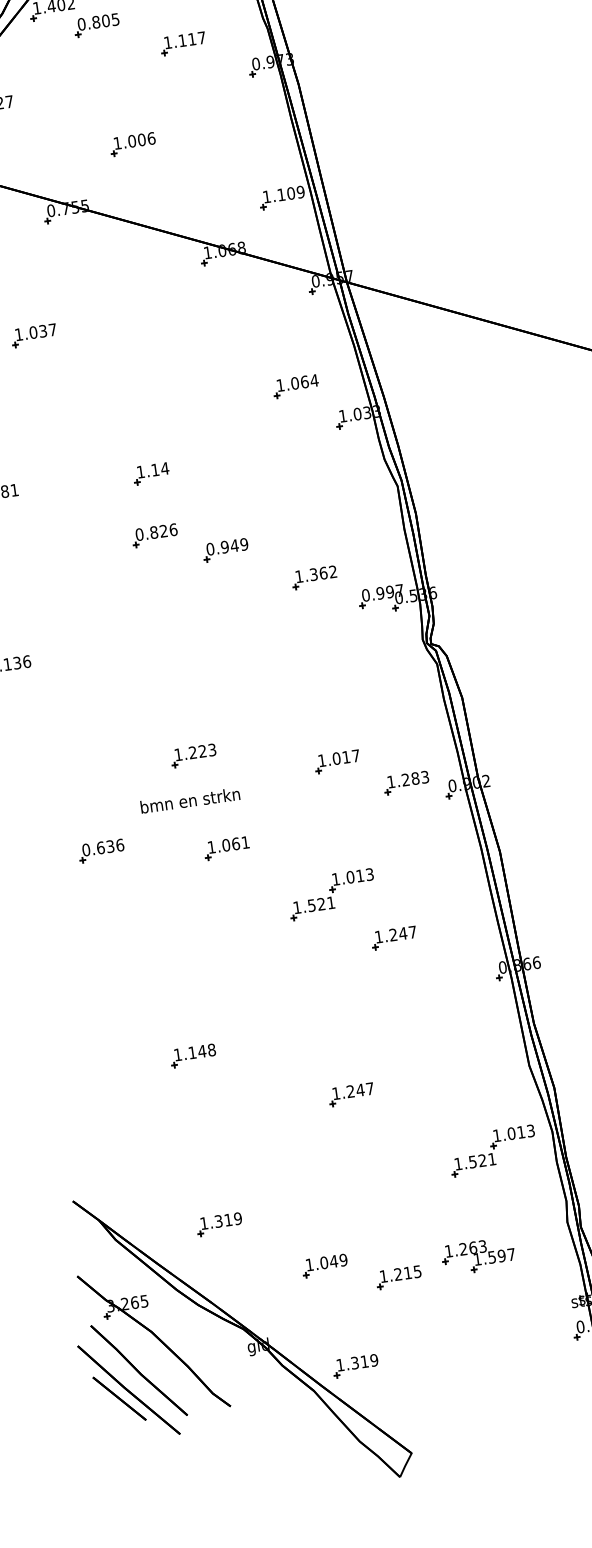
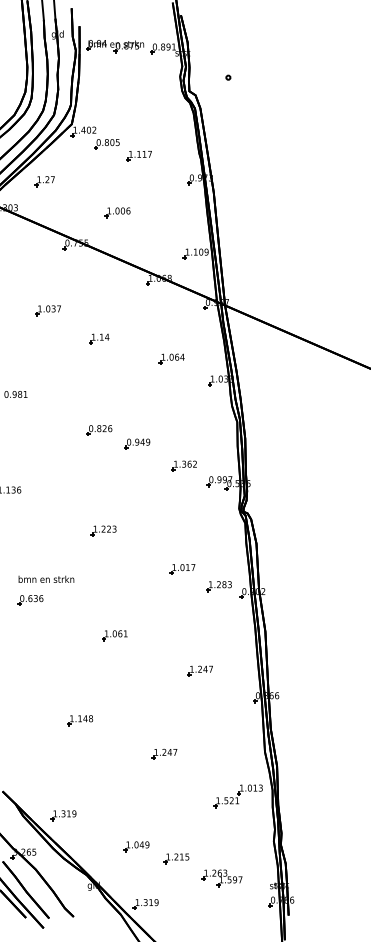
part: (181, 44) -> (138, 156), moved
part: (295, 385) -> (171, 358), moved
part: (151, 472) -> (99, 338), moved
part: (193, 755) -> (103, 530), moved
text: (190, 799) -> (46, 578), moved
part: (226, 848) -> (114, 635), moved
part: (101, 851) -> (30, 600), moved
part: (330, 895) -> (168, 642), removed
part: (219, 1224) -> (63, 815), moved
part: (477, 1256) -> (221, 878), moved

